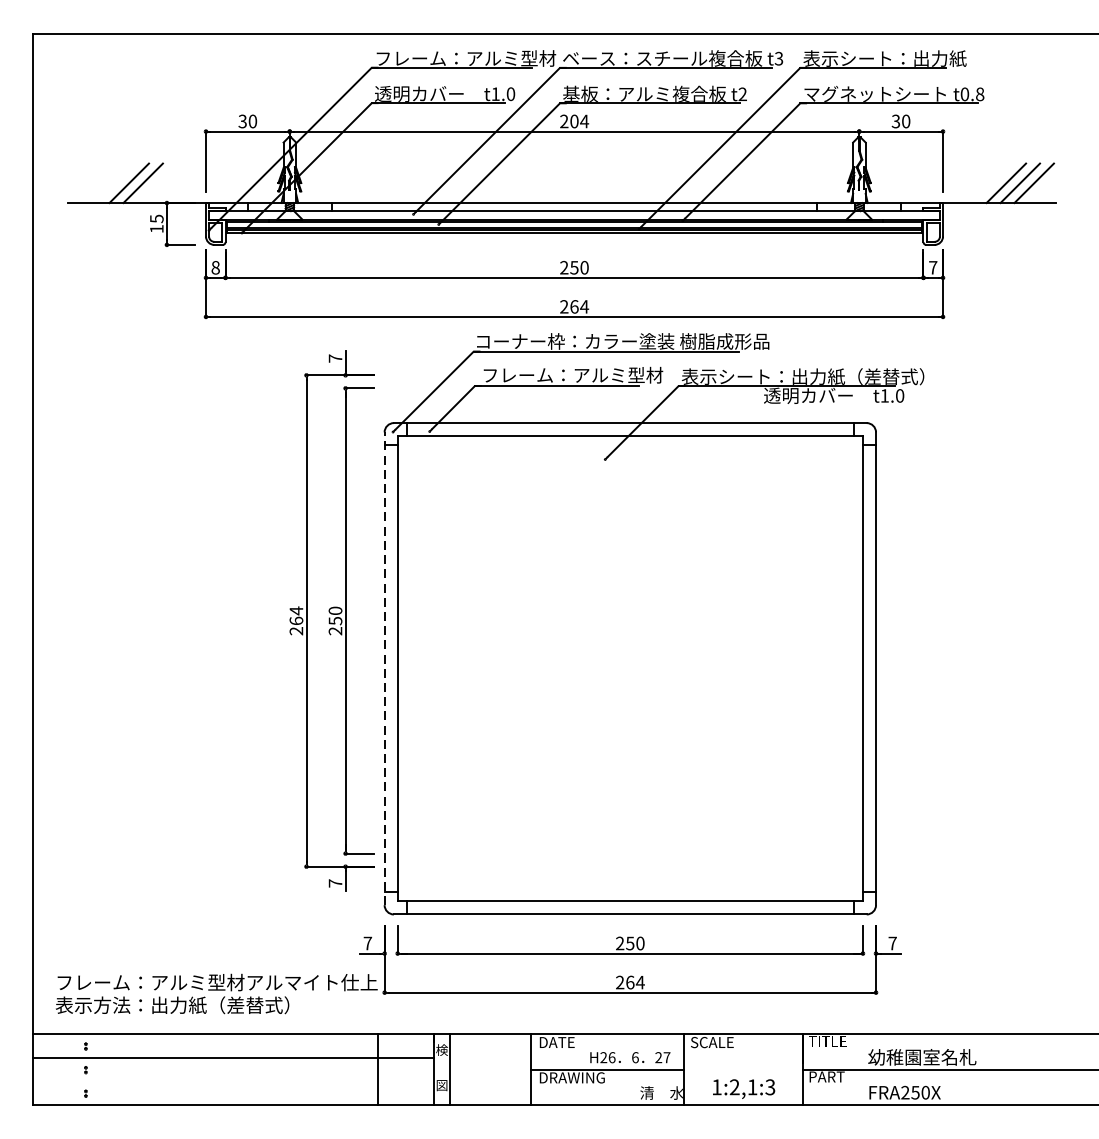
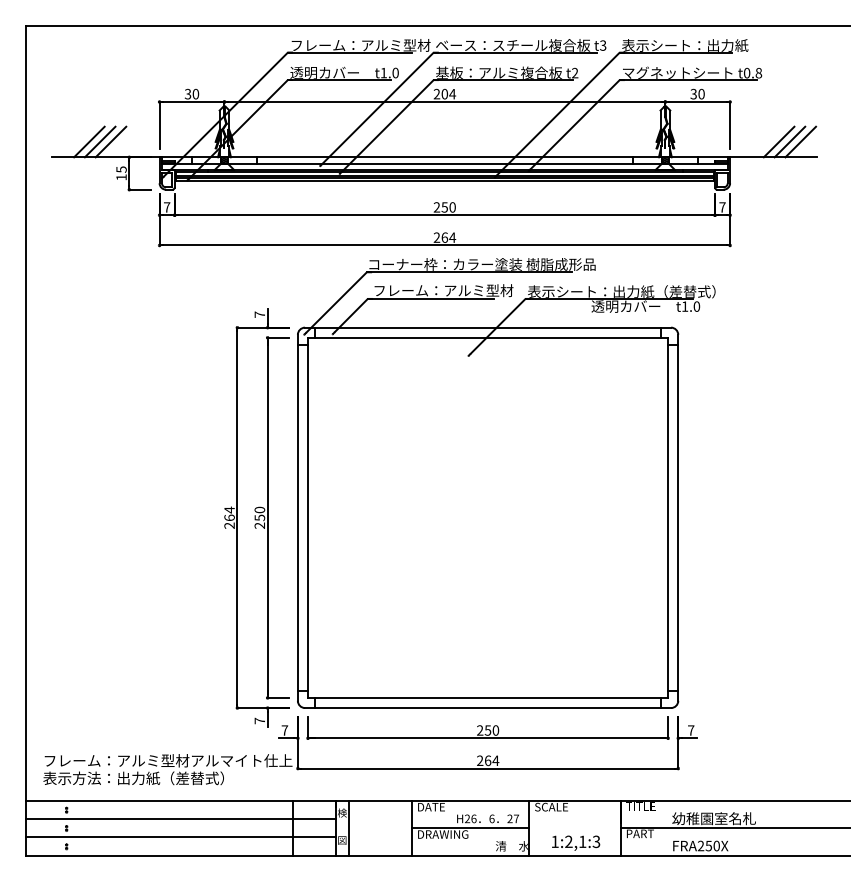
line: (115, 182) -> (89, 141), added
text: (216, 267) -> (167, 207), 8 -> 7
part: (331, 620) -> (256, 517), moved
line: (384, 668) -> (297, 517), dashed -> solid
line: (233, 1081) -> (180, 837), added

